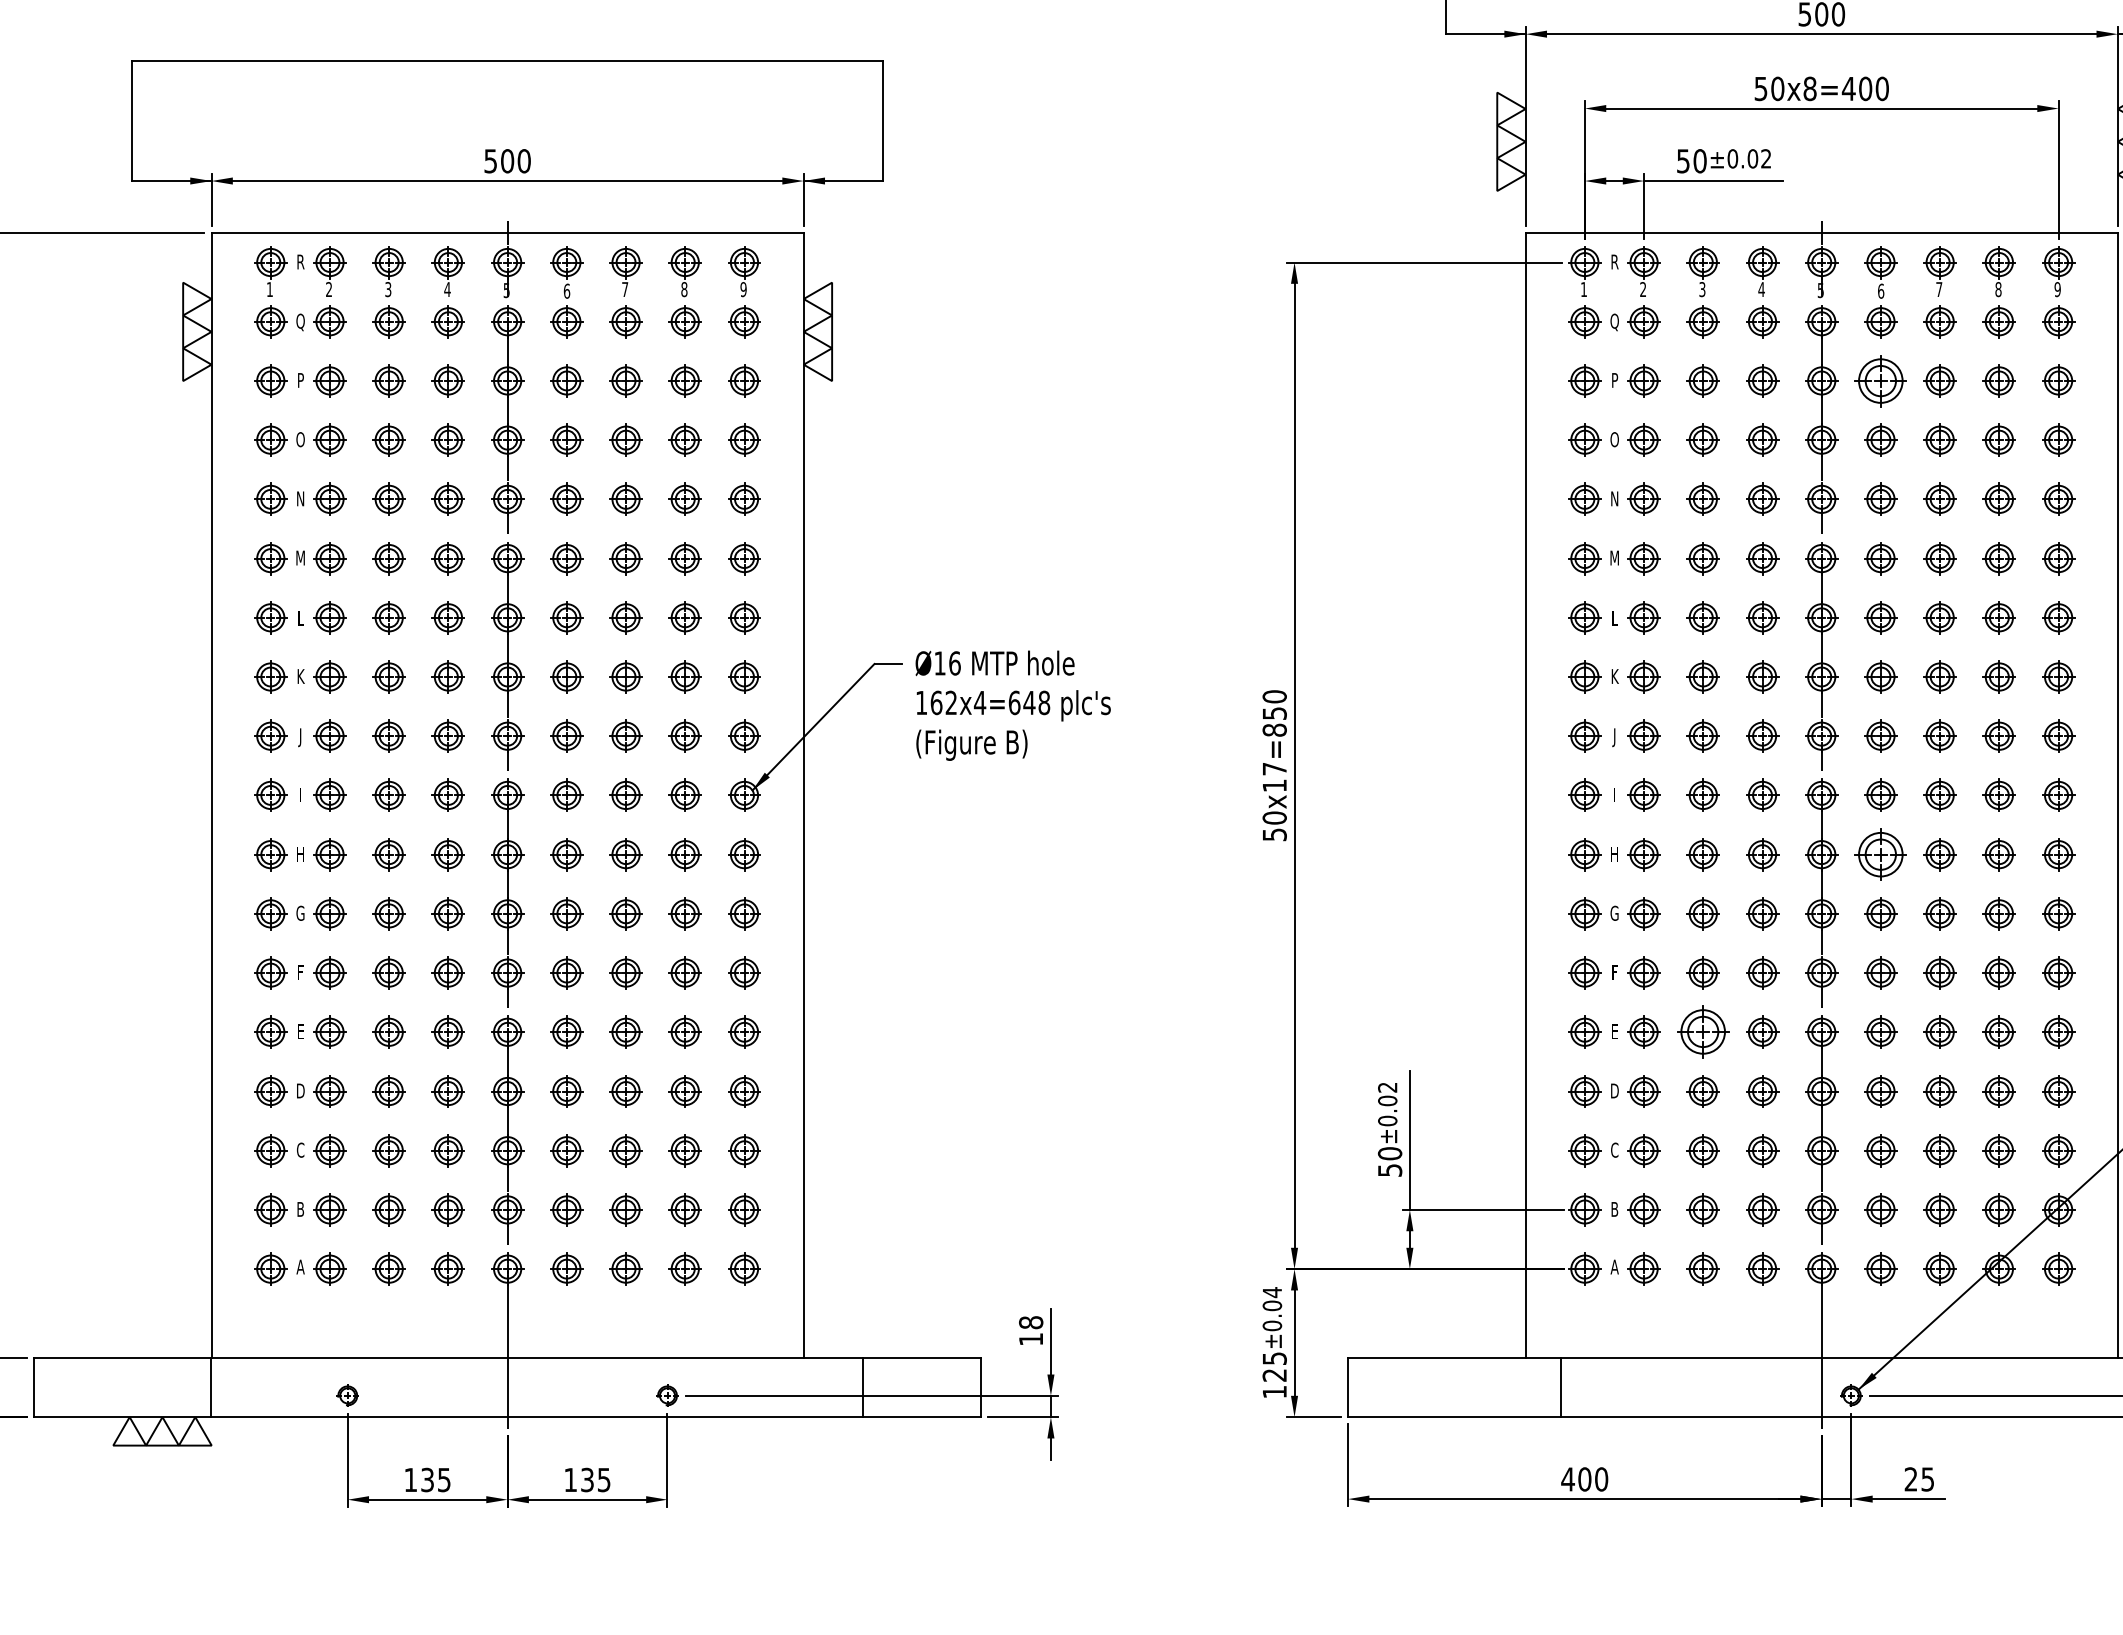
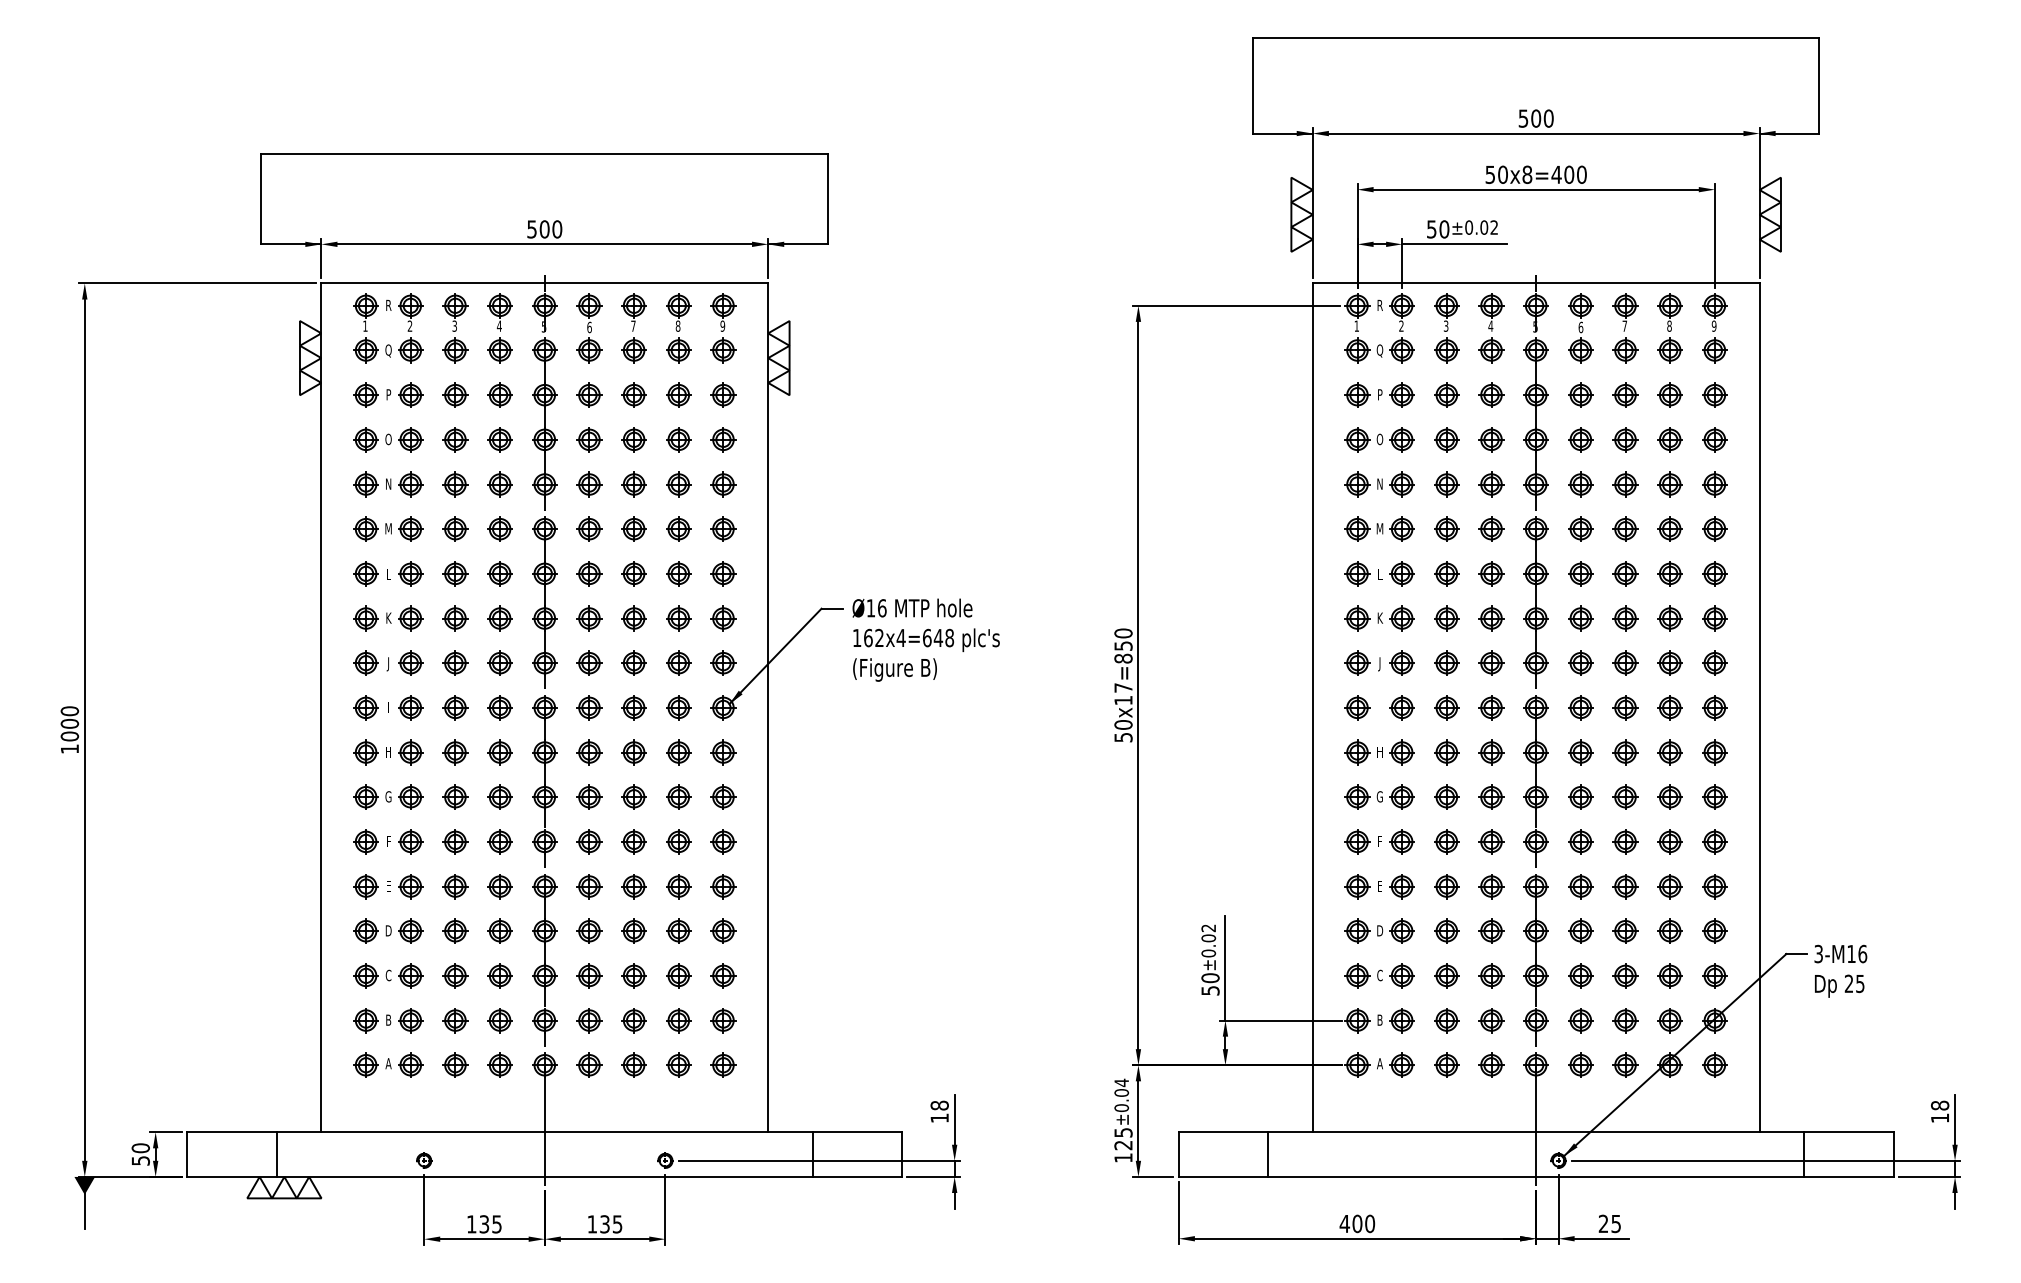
part: (1880, 380) -> (1580, 394), size x0.62
part: (1880, 854) -> (1580, 752), size x0.62
part: (1702, 1032) -> (1446, 886), size x0.62
line: (210, 1387) -> (276, 1154), moved
line: (1561, 1387) -> (1268, 1154), moved

